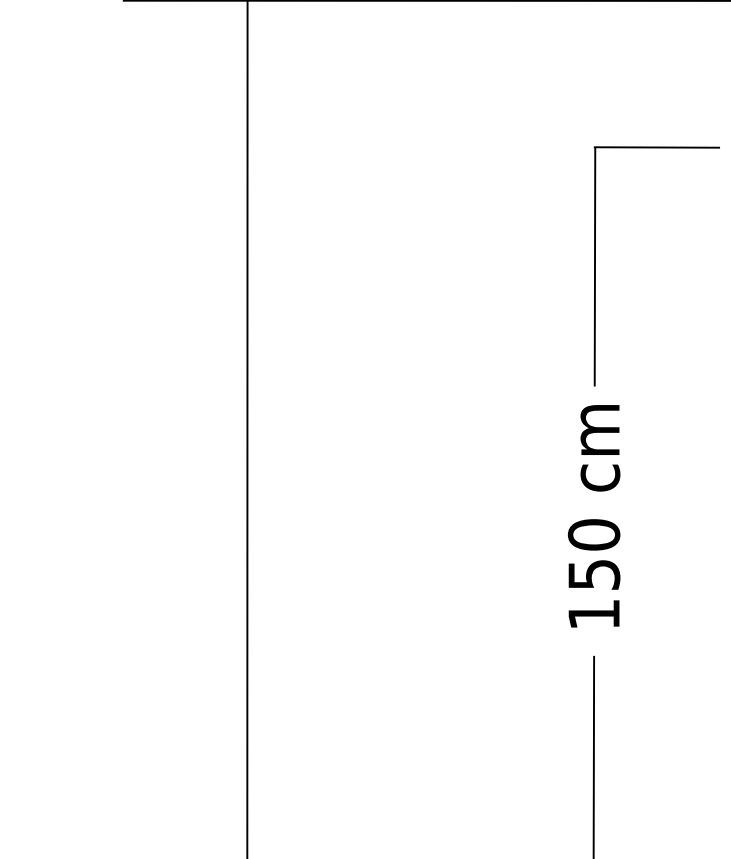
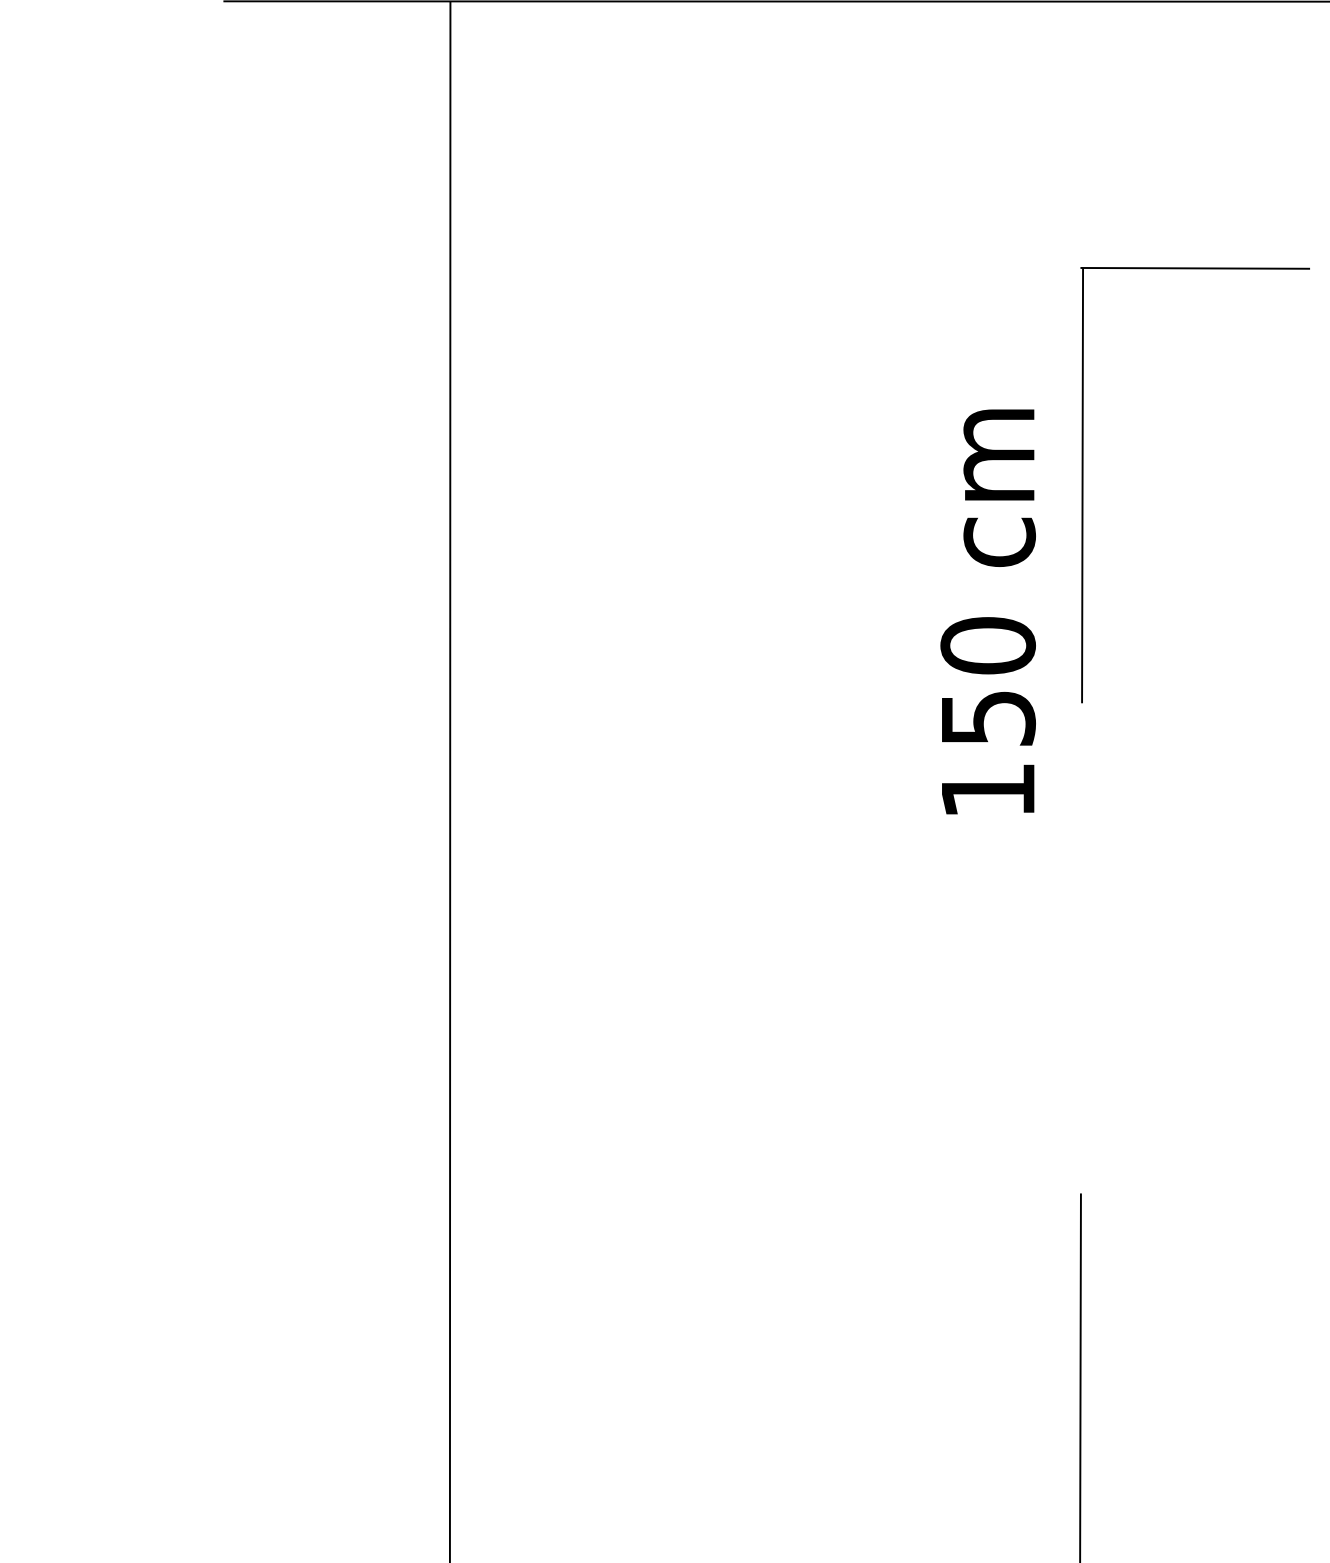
text: (593, 516) -> (987, 612), moved

